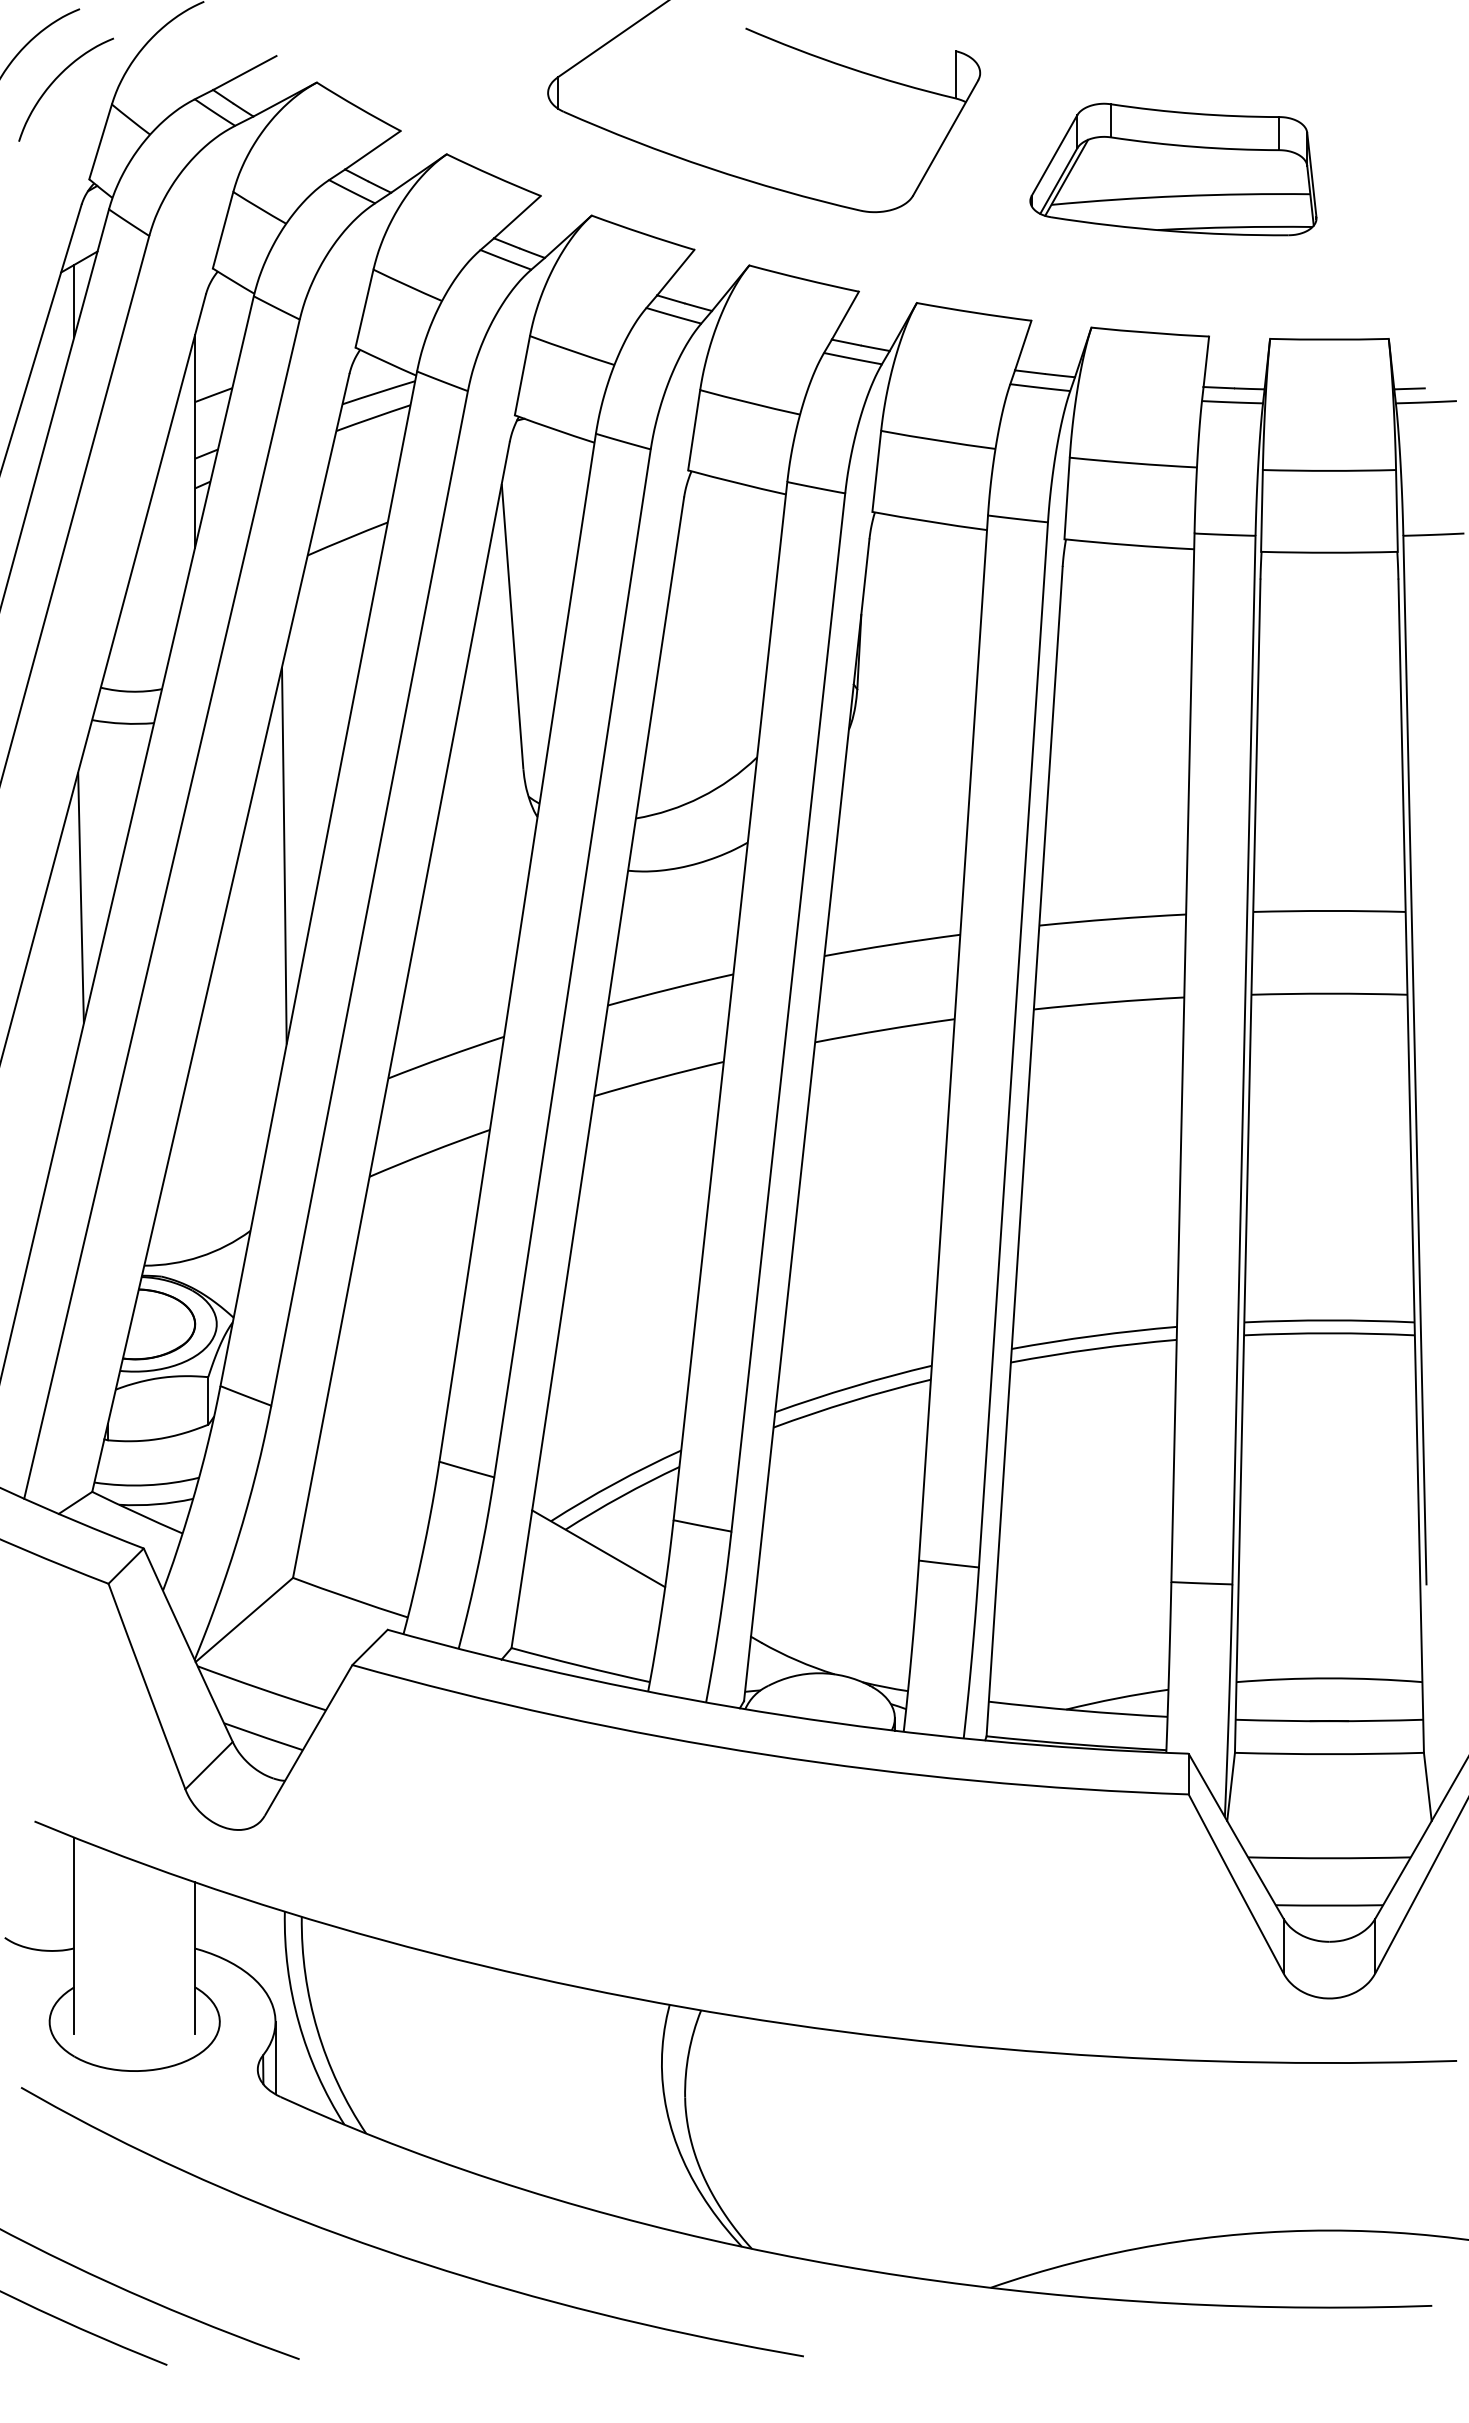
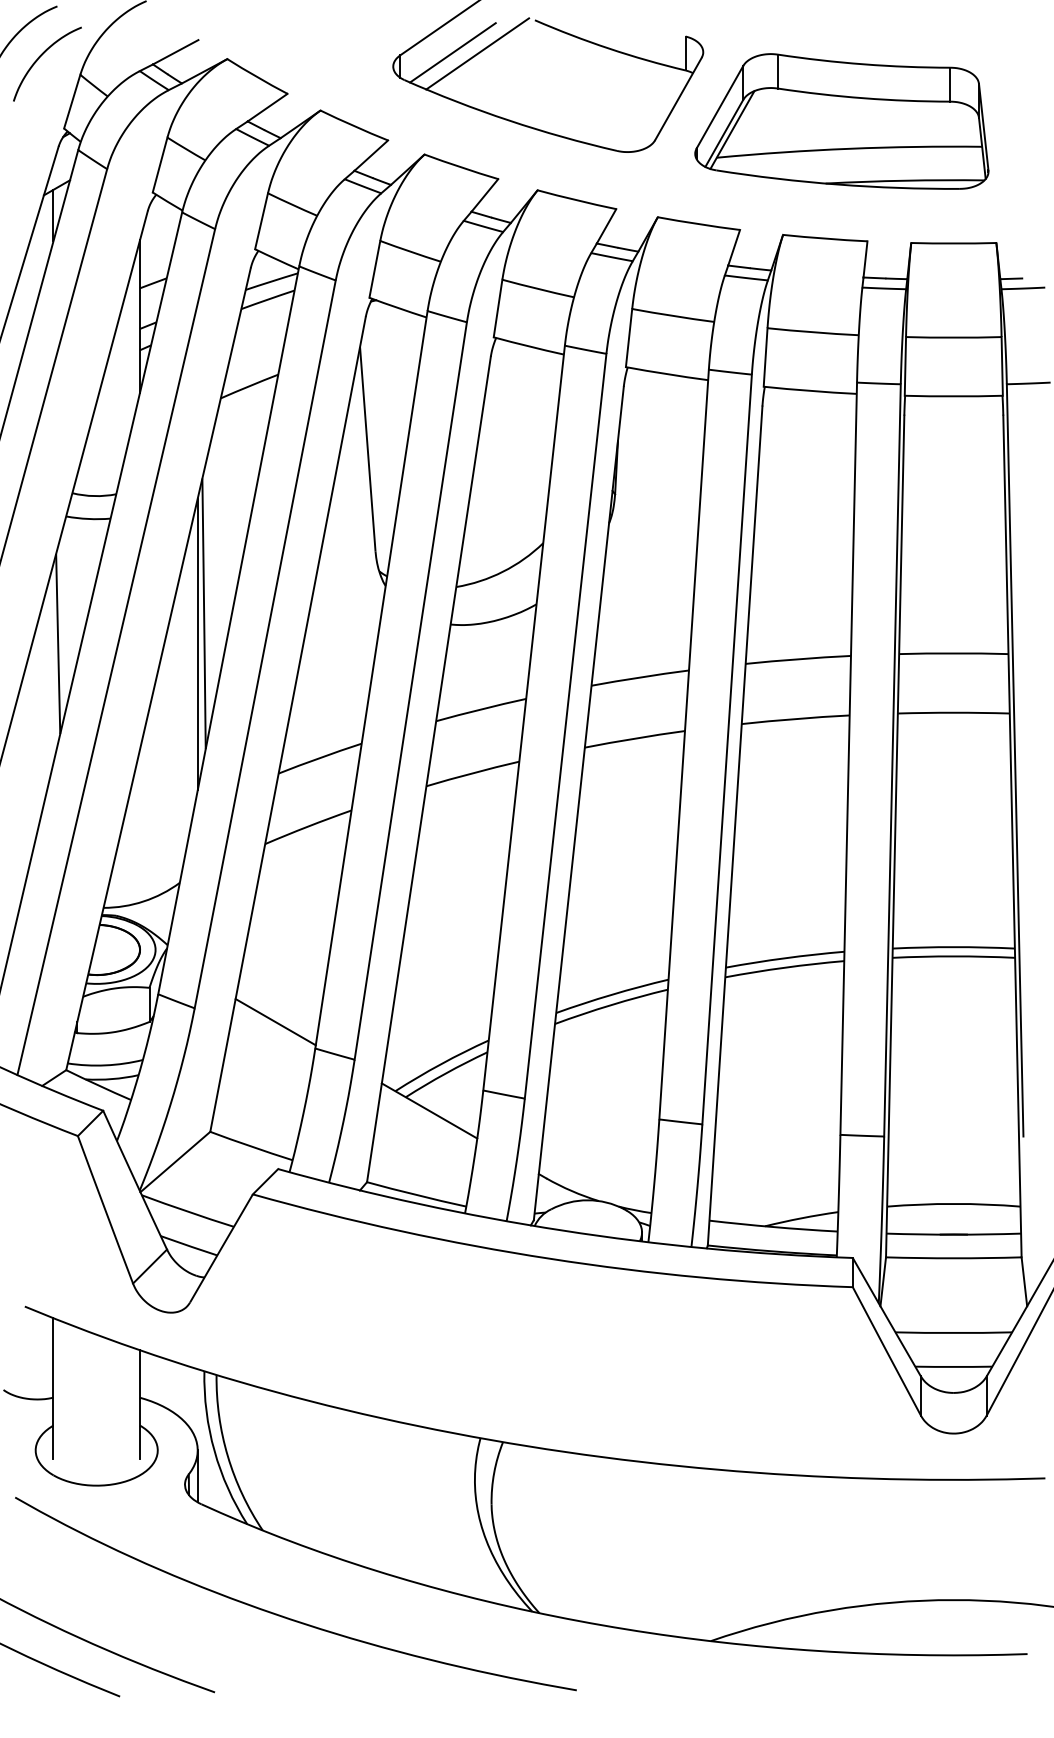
line: (630, 73) -> (452, 52), added
line: (665, 75) -> (477, 54), added
part: (1173, 169) -> (841, 121), size x1.43
line: (275, 898) -> (197, 644), added
line: (384, 1424) -> (275, 1021), added

